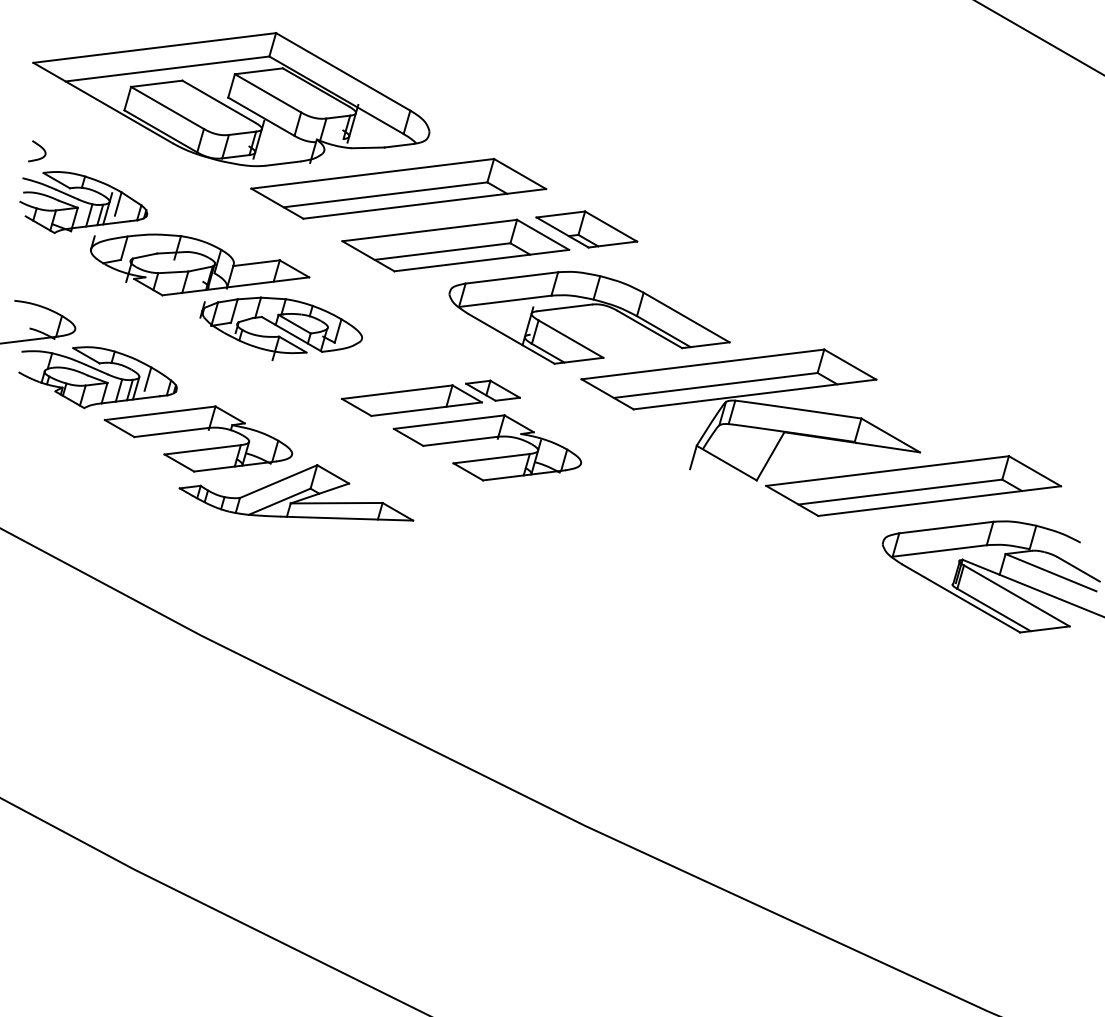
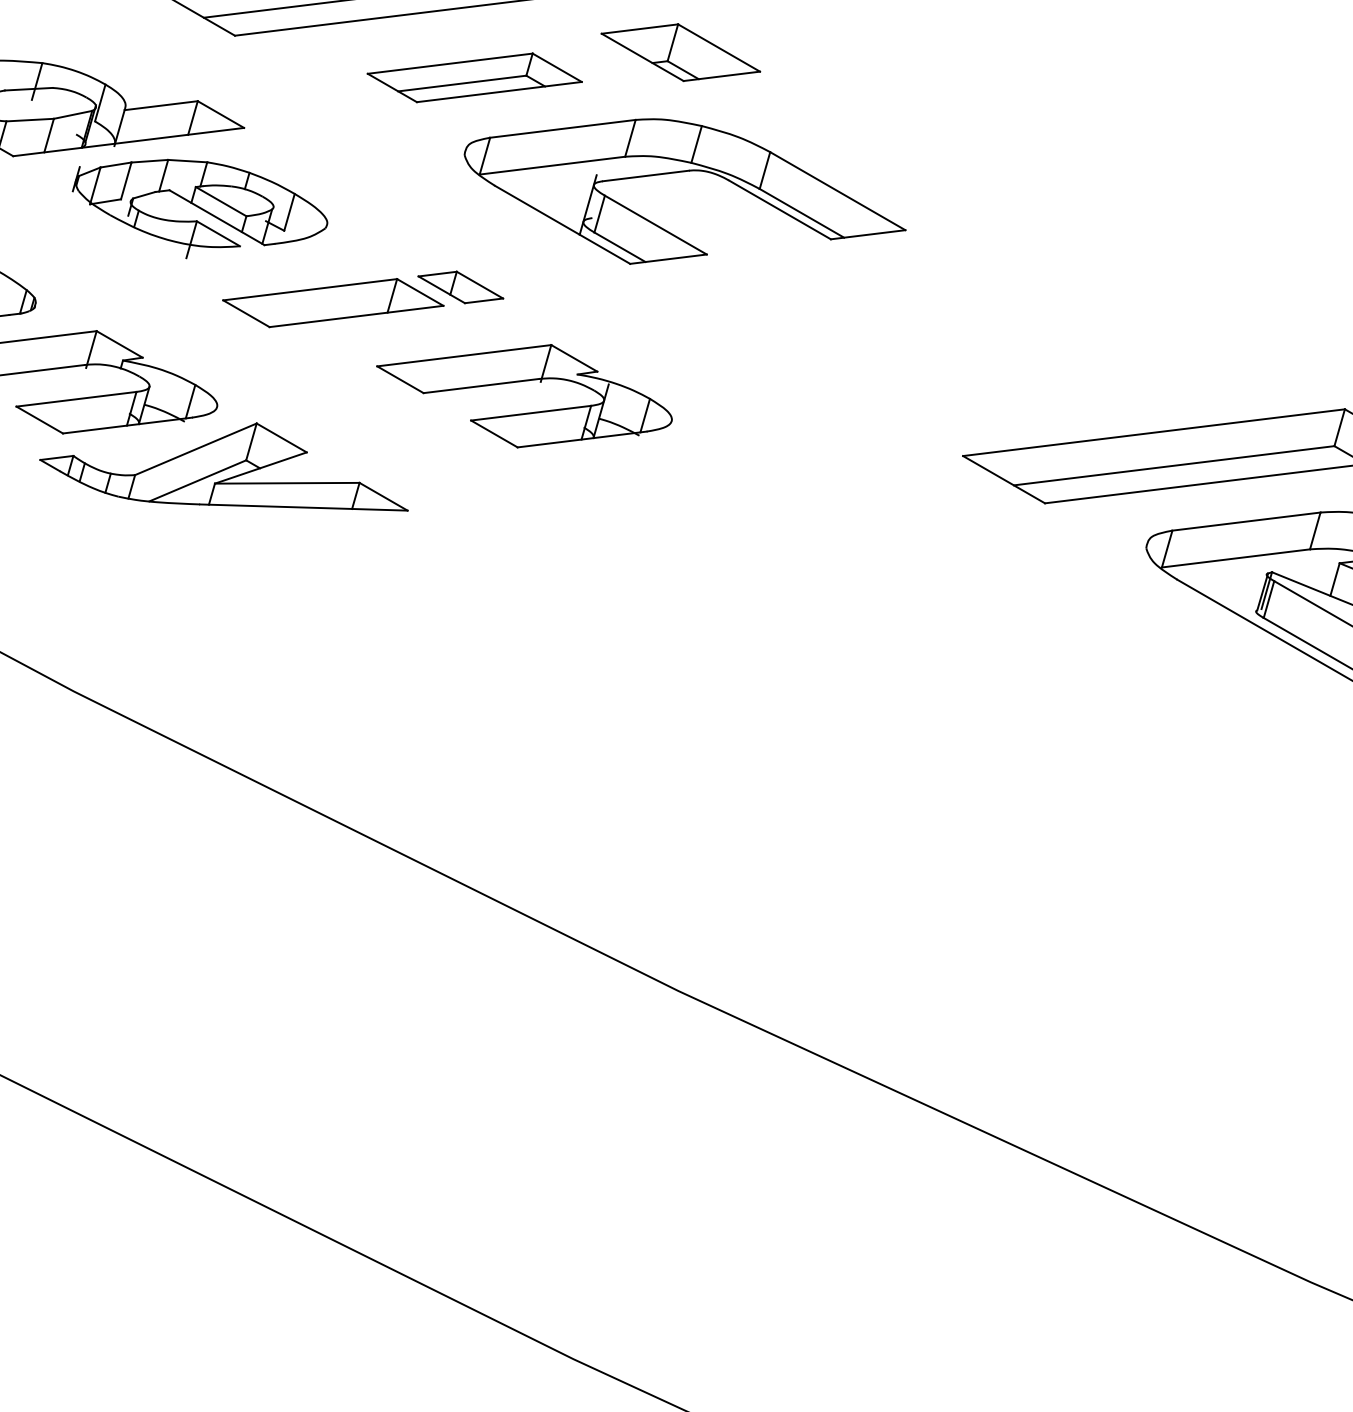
part: (455, 245) -> (474, 77), size x0.6
part: (430, 397) -> (362, 298), moved
part: (750, 414) -> (938, 343), removed

